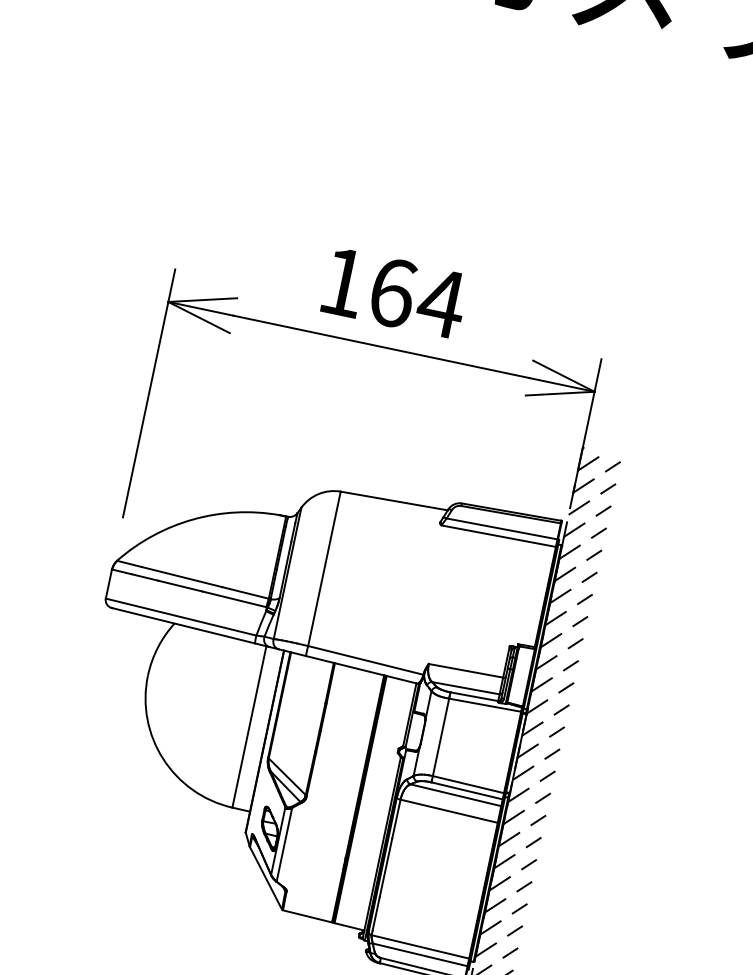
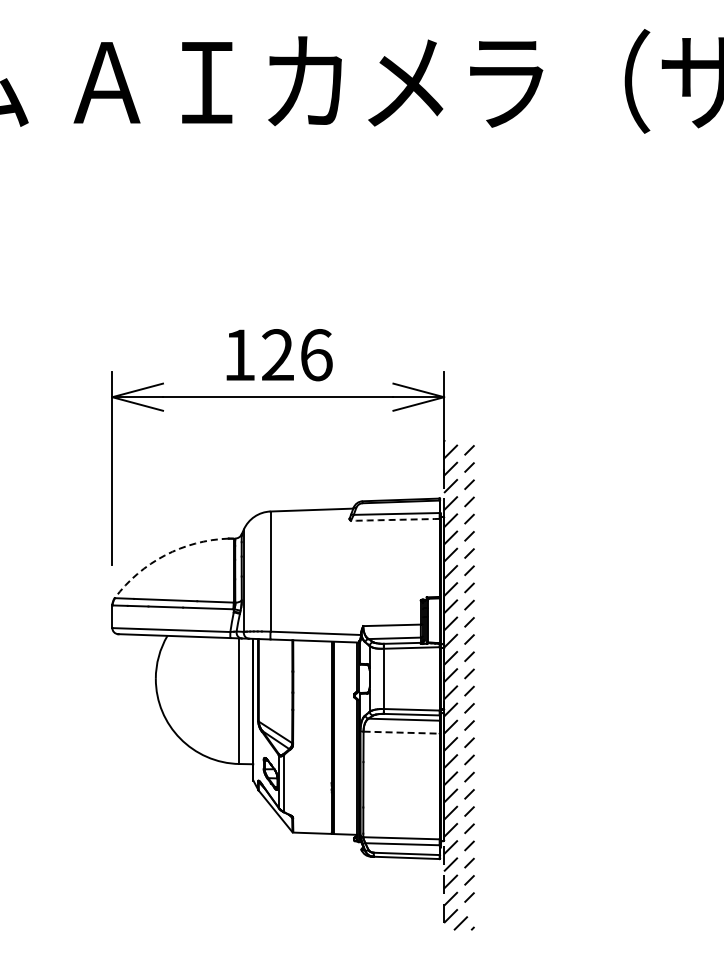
text: (417, 298) -> (297, 355), 164 -> 126
arc: (193, 519) -> (165, 555), solid -> dashed
arc: (499, 535) -> (395, 519), solid -> dashed
line: (450, 811) -> (402, 732), solid -> dashed

